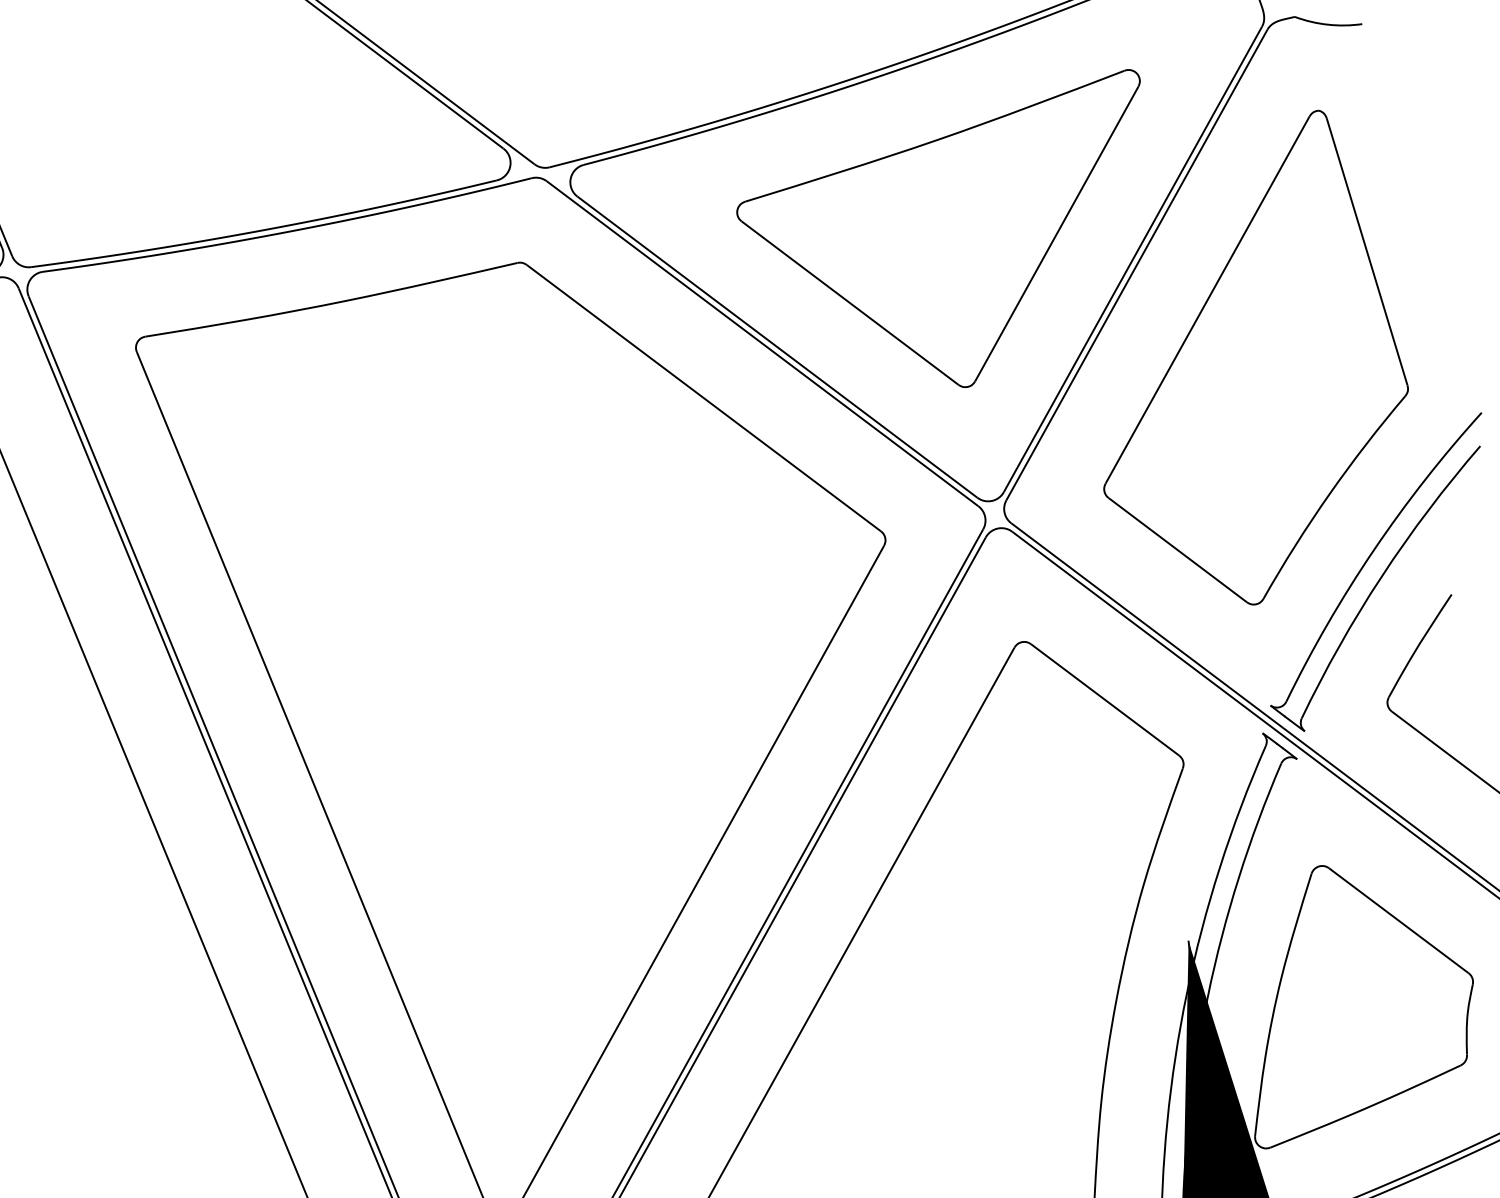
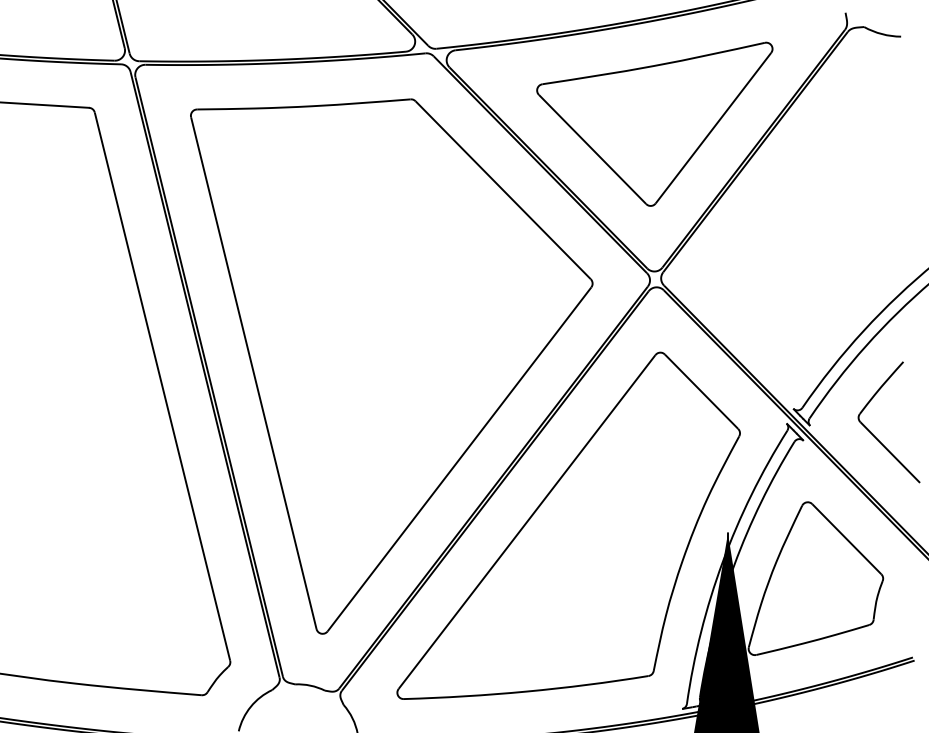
part: (1244, 362) -> (807, 215), removed

